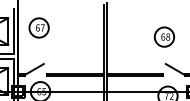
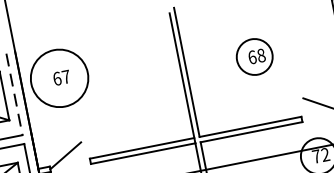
circle: (38, 27) -> (58, 77), size x1.6
line: (13, 32) -> (14, 95), solid -> dashed
part: (163, 36) -> (252, 56), moved

